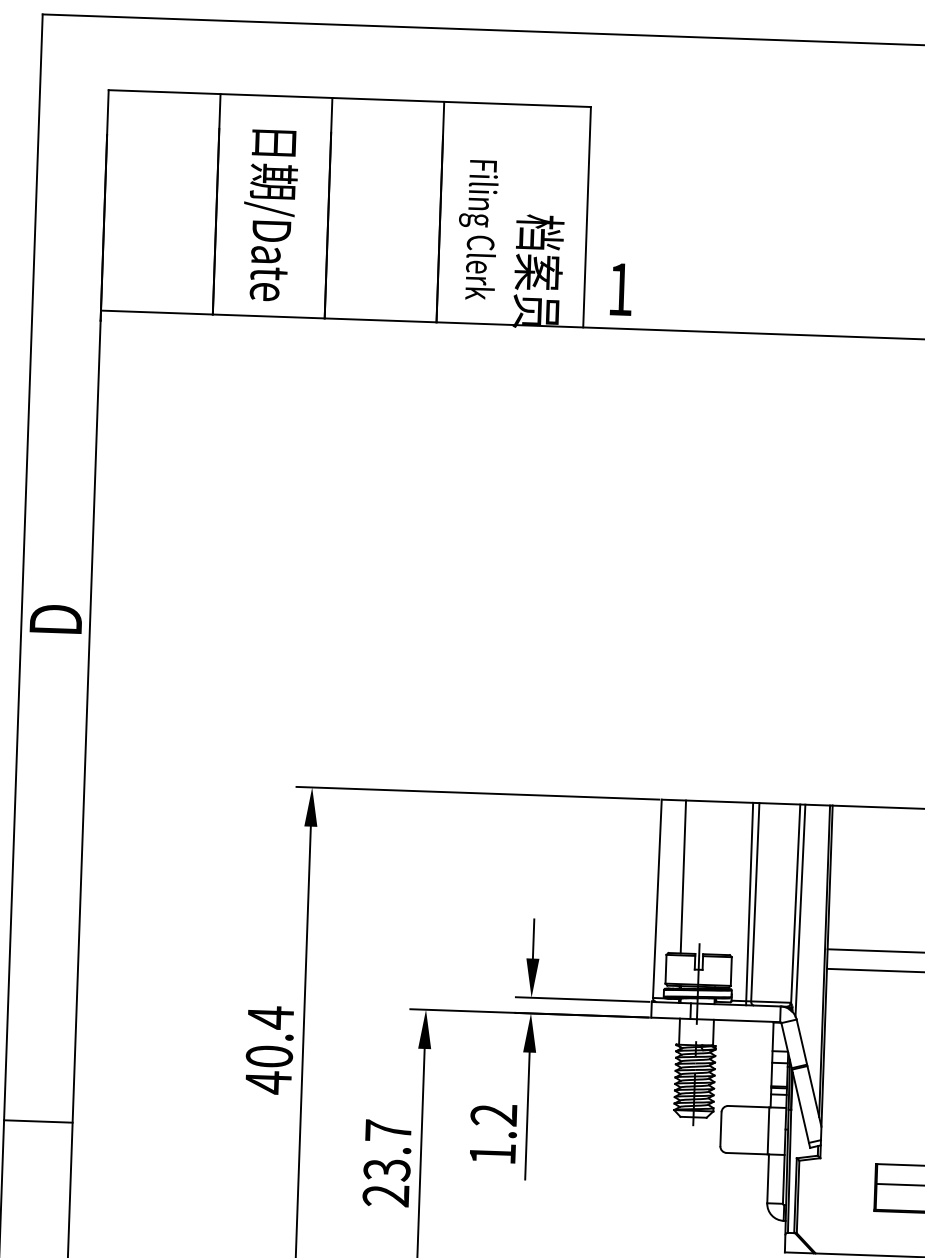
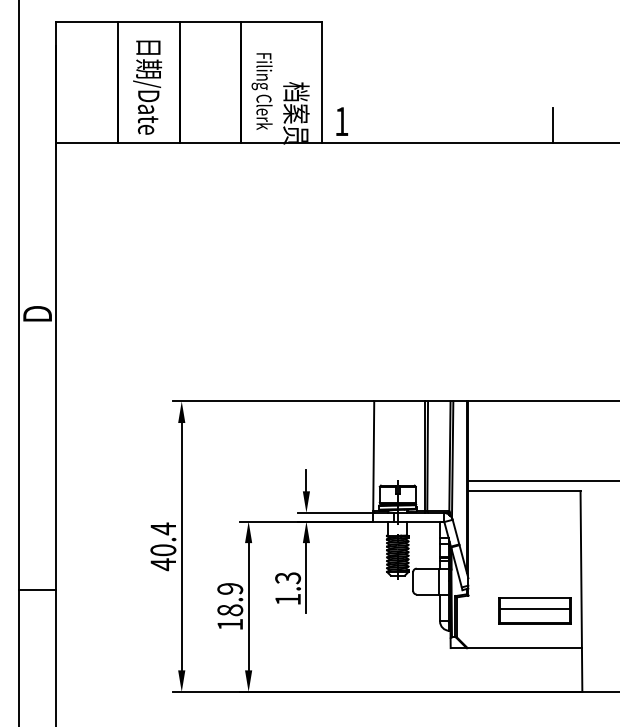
line: (683, 876) -> (387, 443), removed
text: (494, 1115) -> (288, 578), 1.2 -> 1.3
text: (387, 1162) -> (230, 606), 23.7 -> 18.9

